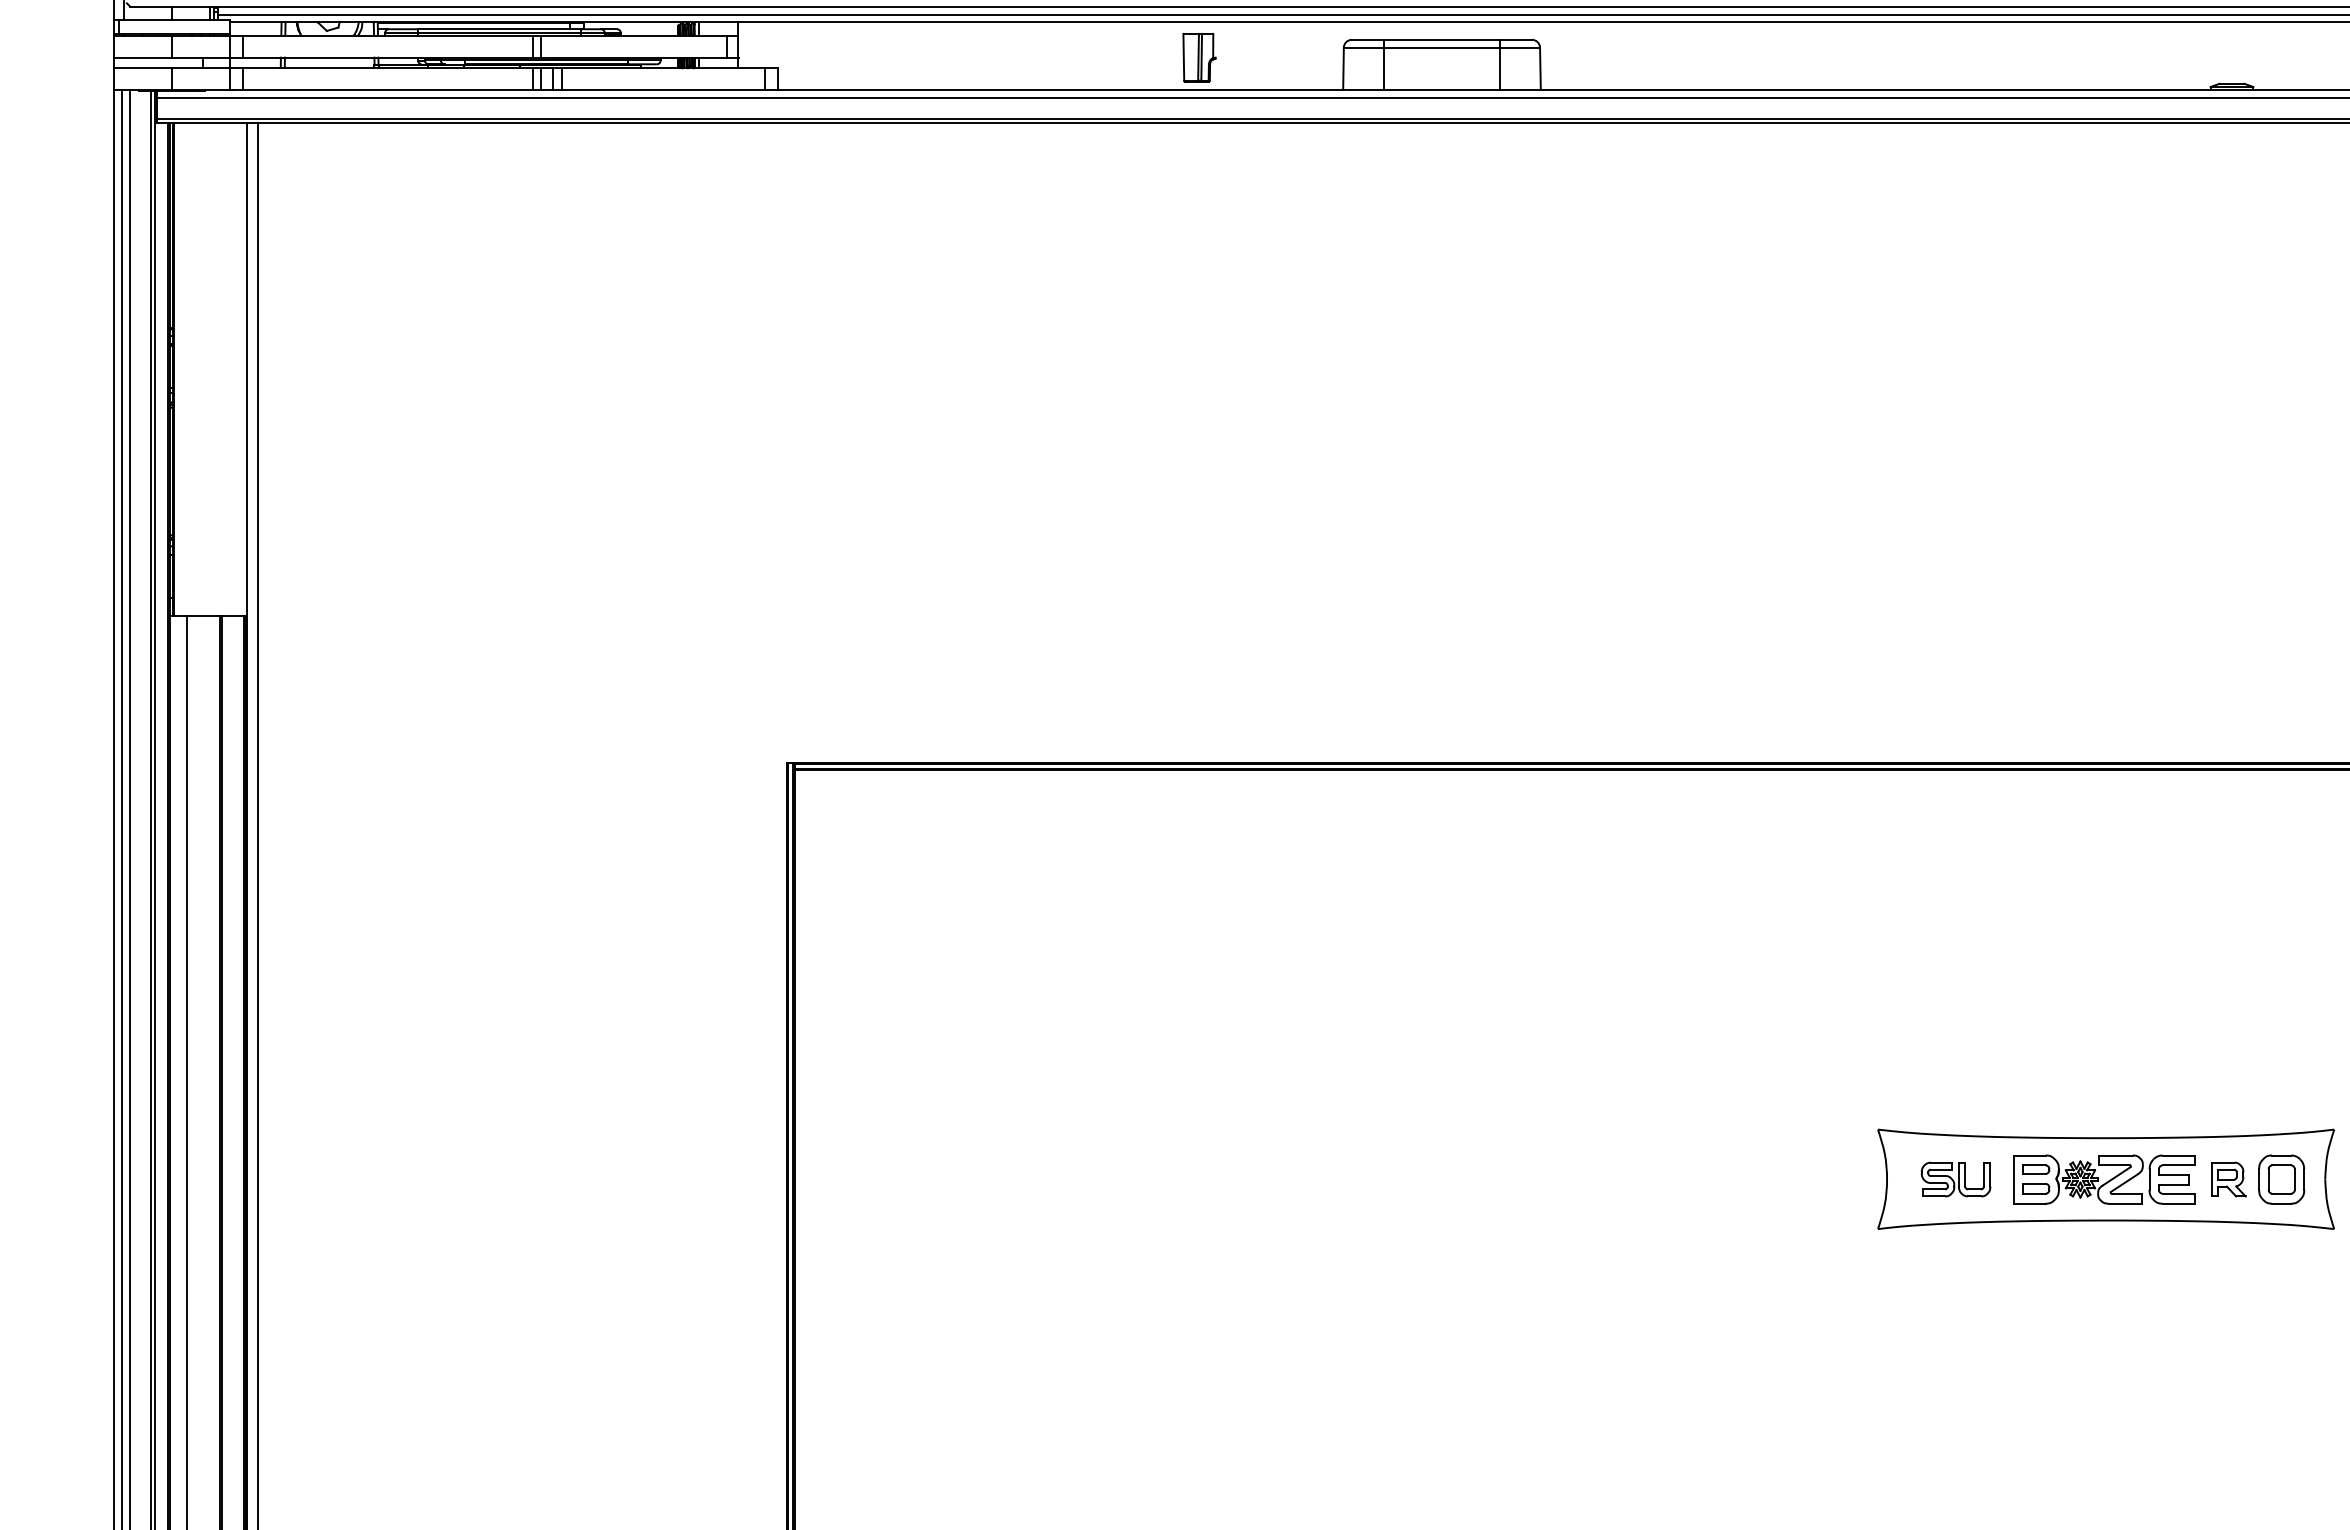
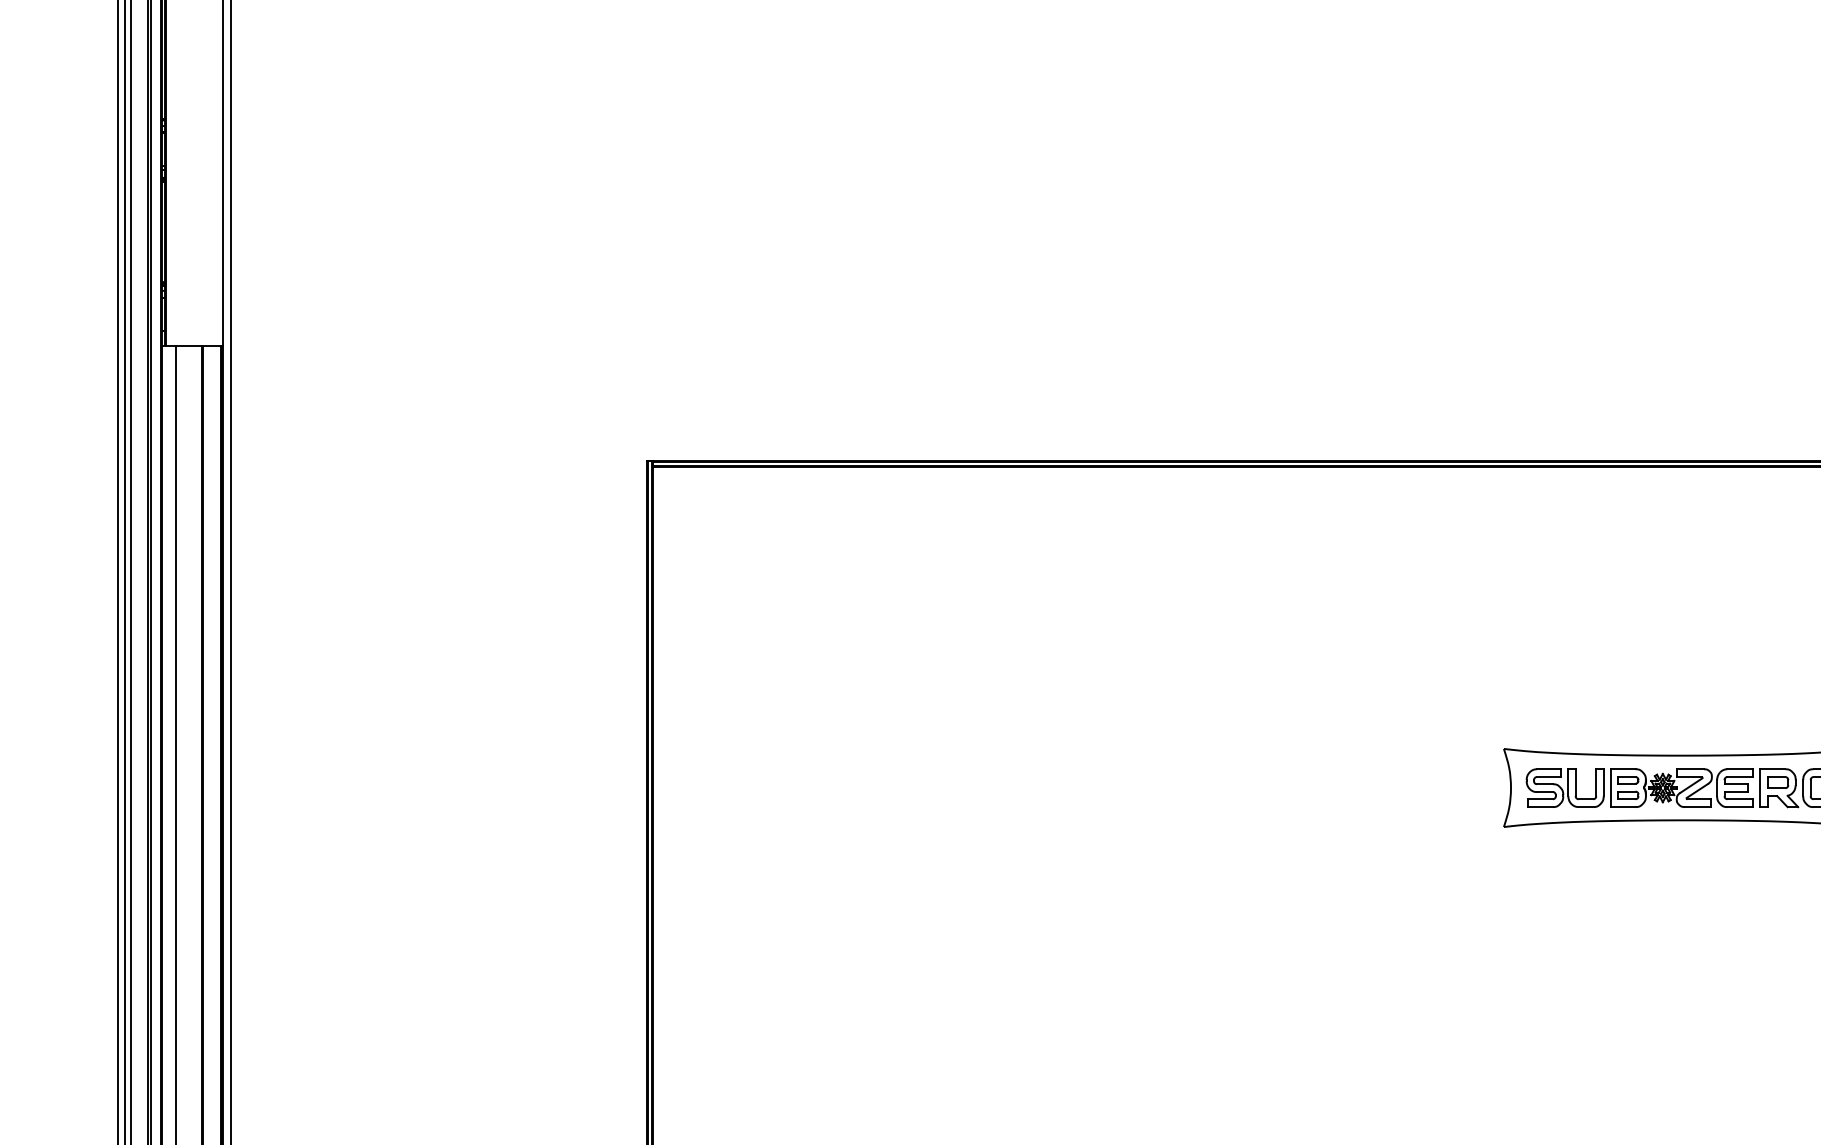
part: (1955, 1179) -> (1564, 788), size x1.43
part: (2228, 1179) -> (1779, 788), size x1.43

